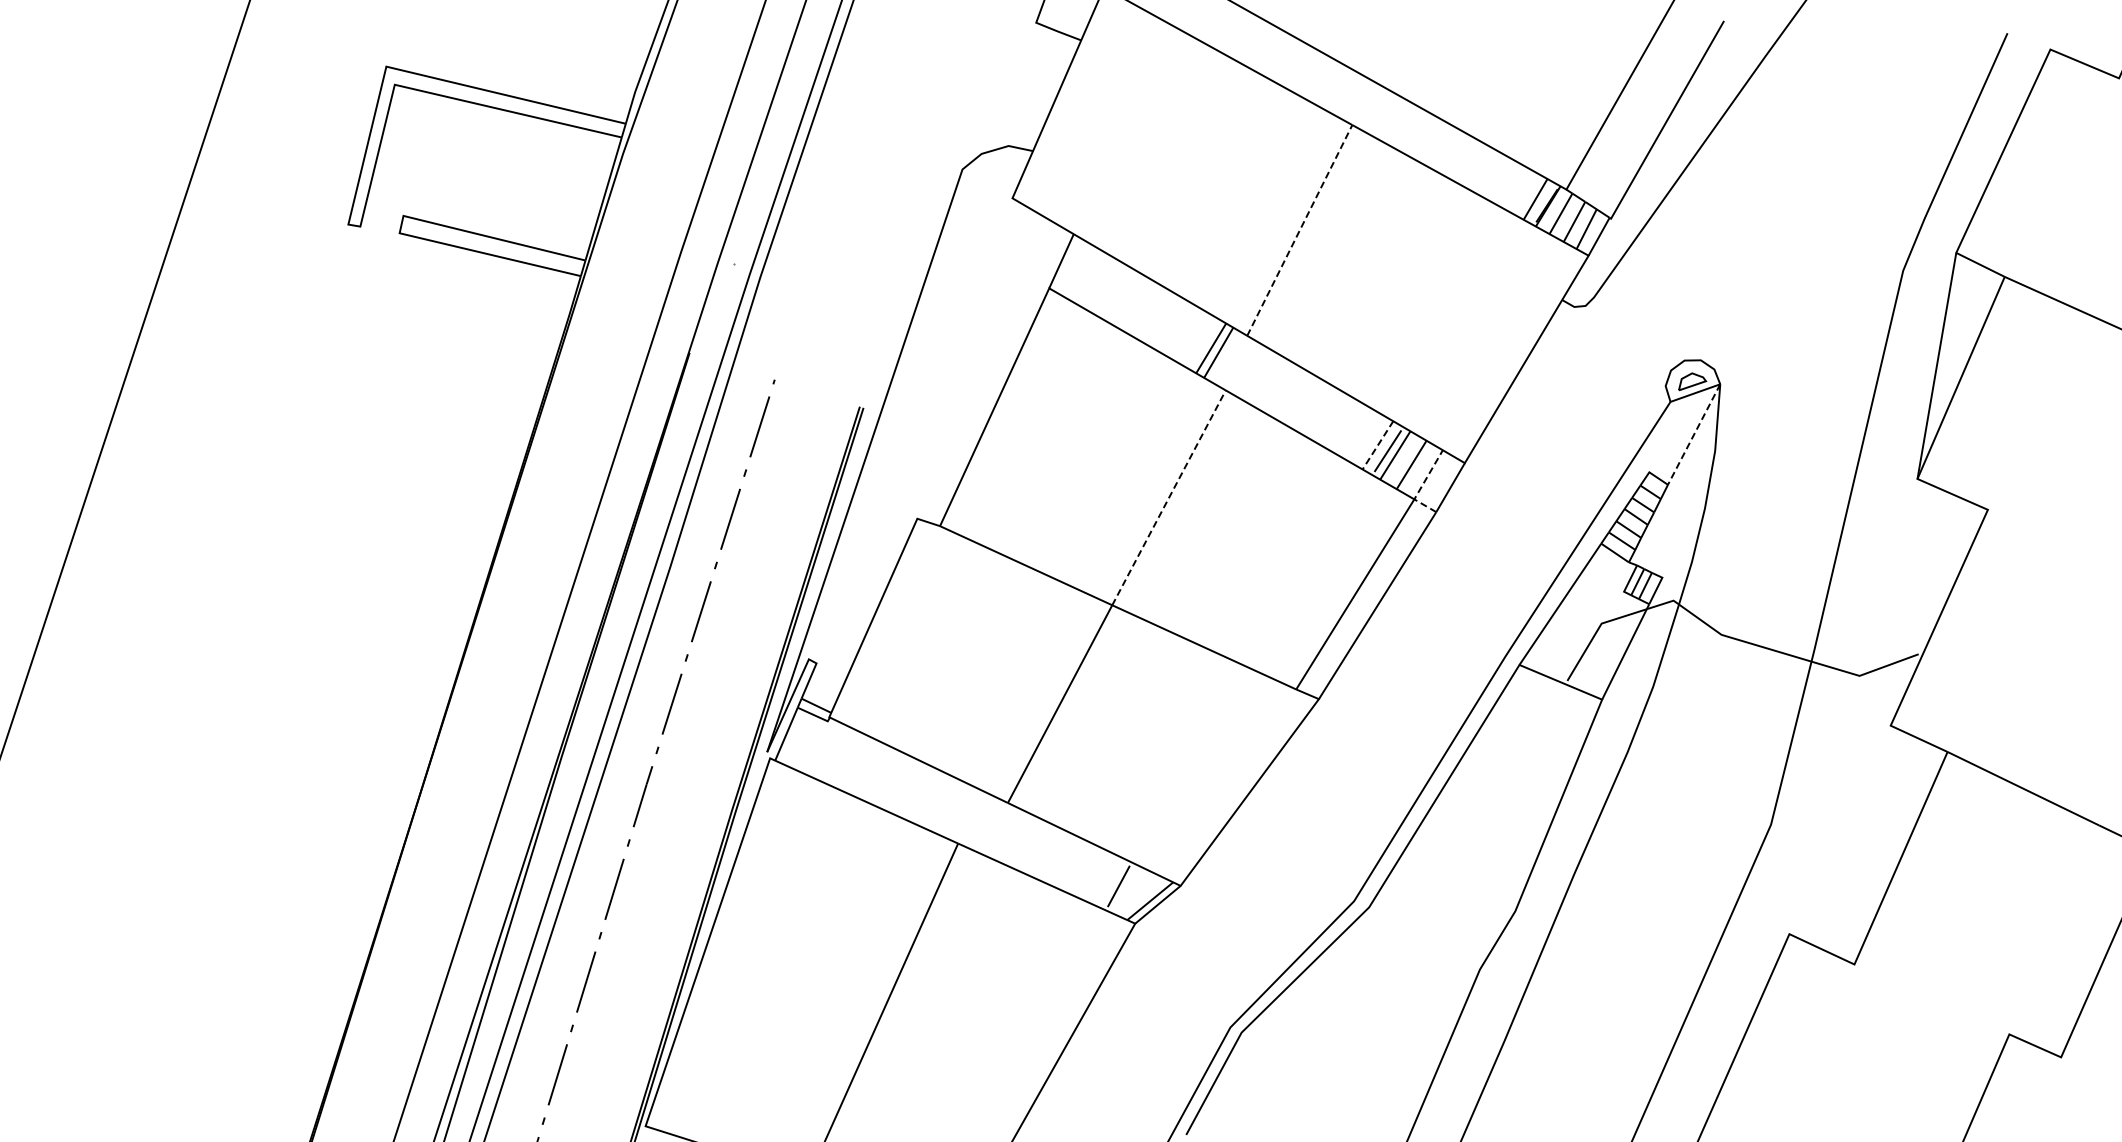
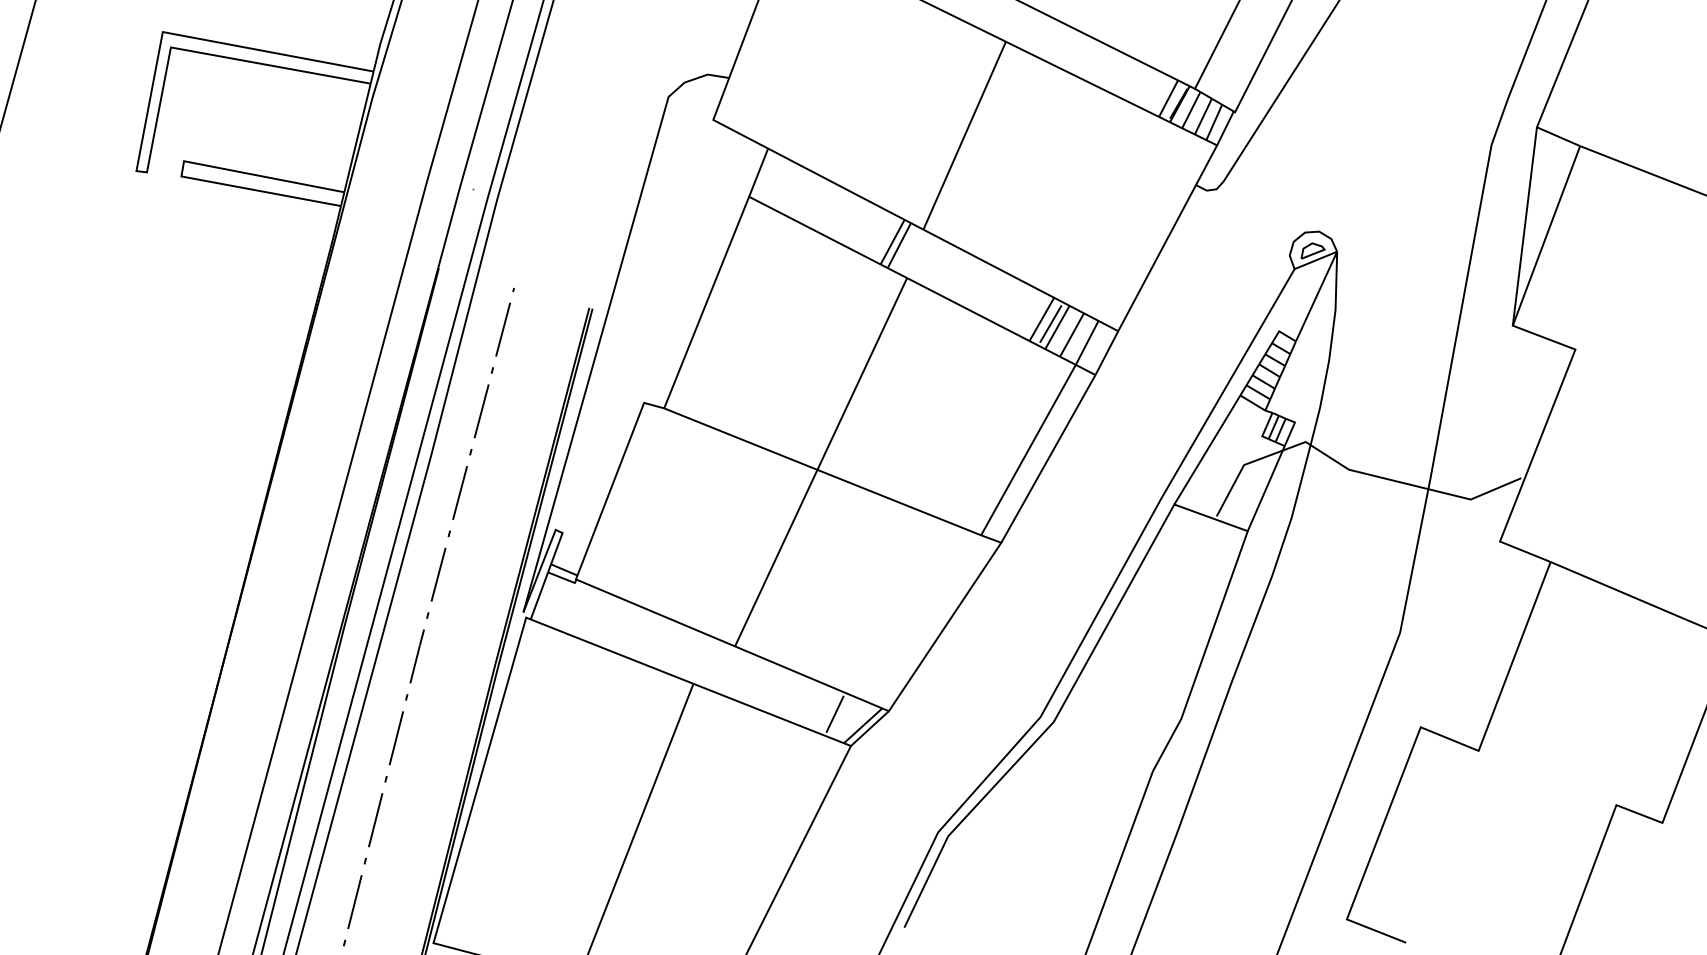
line: (1299, 230) -> (964, 135), dashed -> solid
line: (1694, 434) -> (1316, 296), dashed -> solid
line: (1378, 445) -> (1042, 319), dashed -> solid
line: (1421, 486) -> (1081, 353), dashed -> solid
line: (1169, 497) -> (862, 373), dashed -> solid

